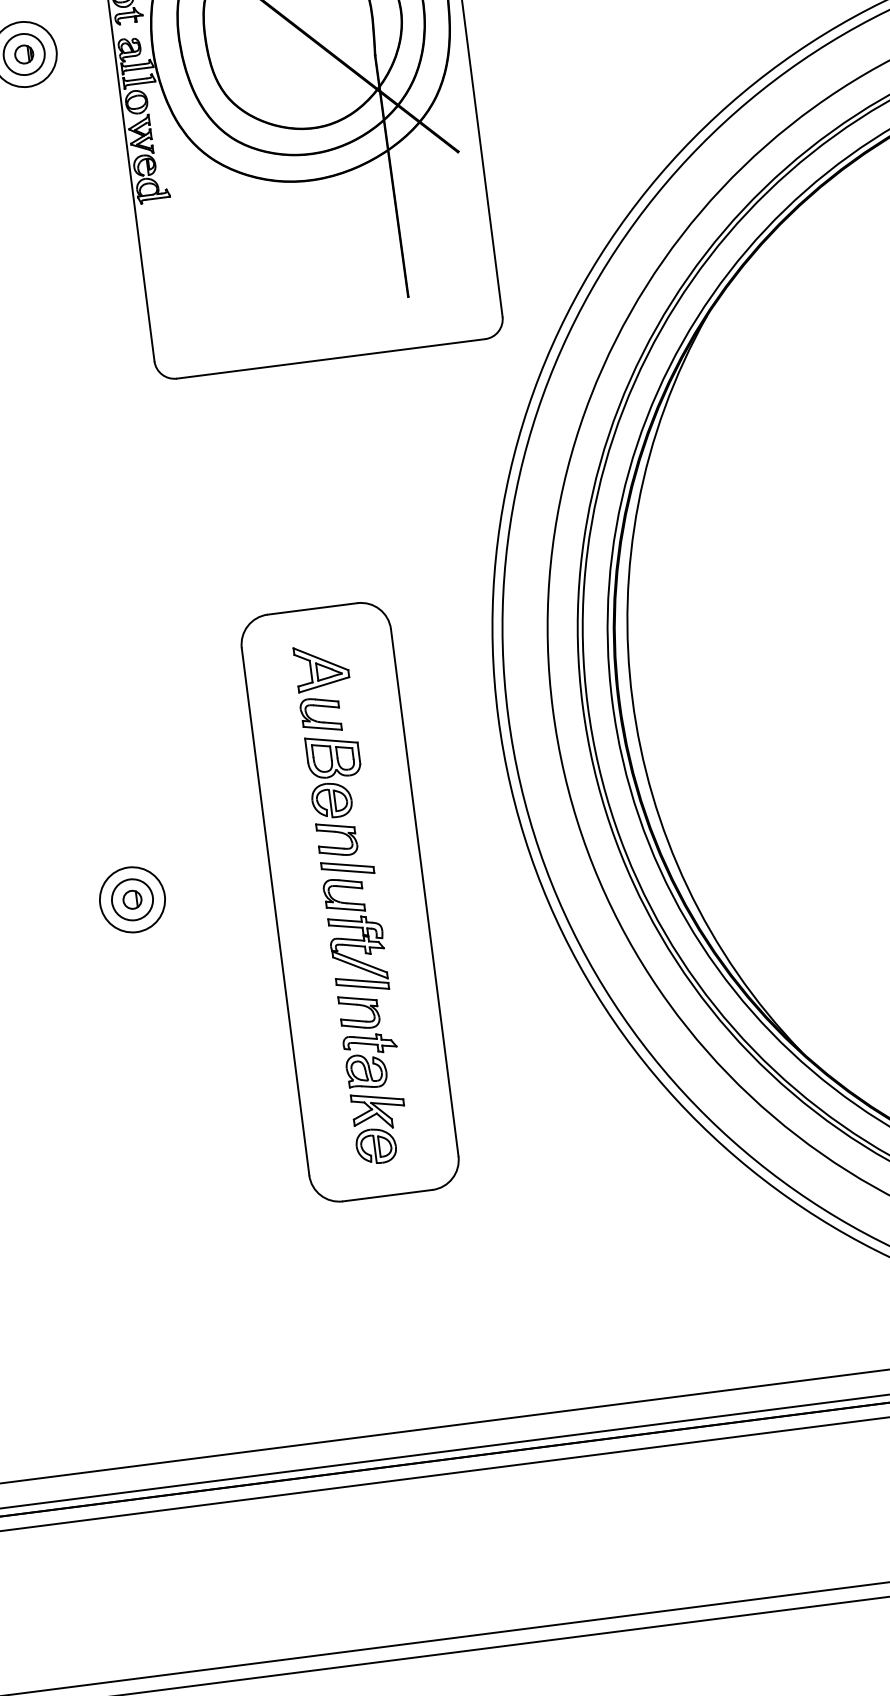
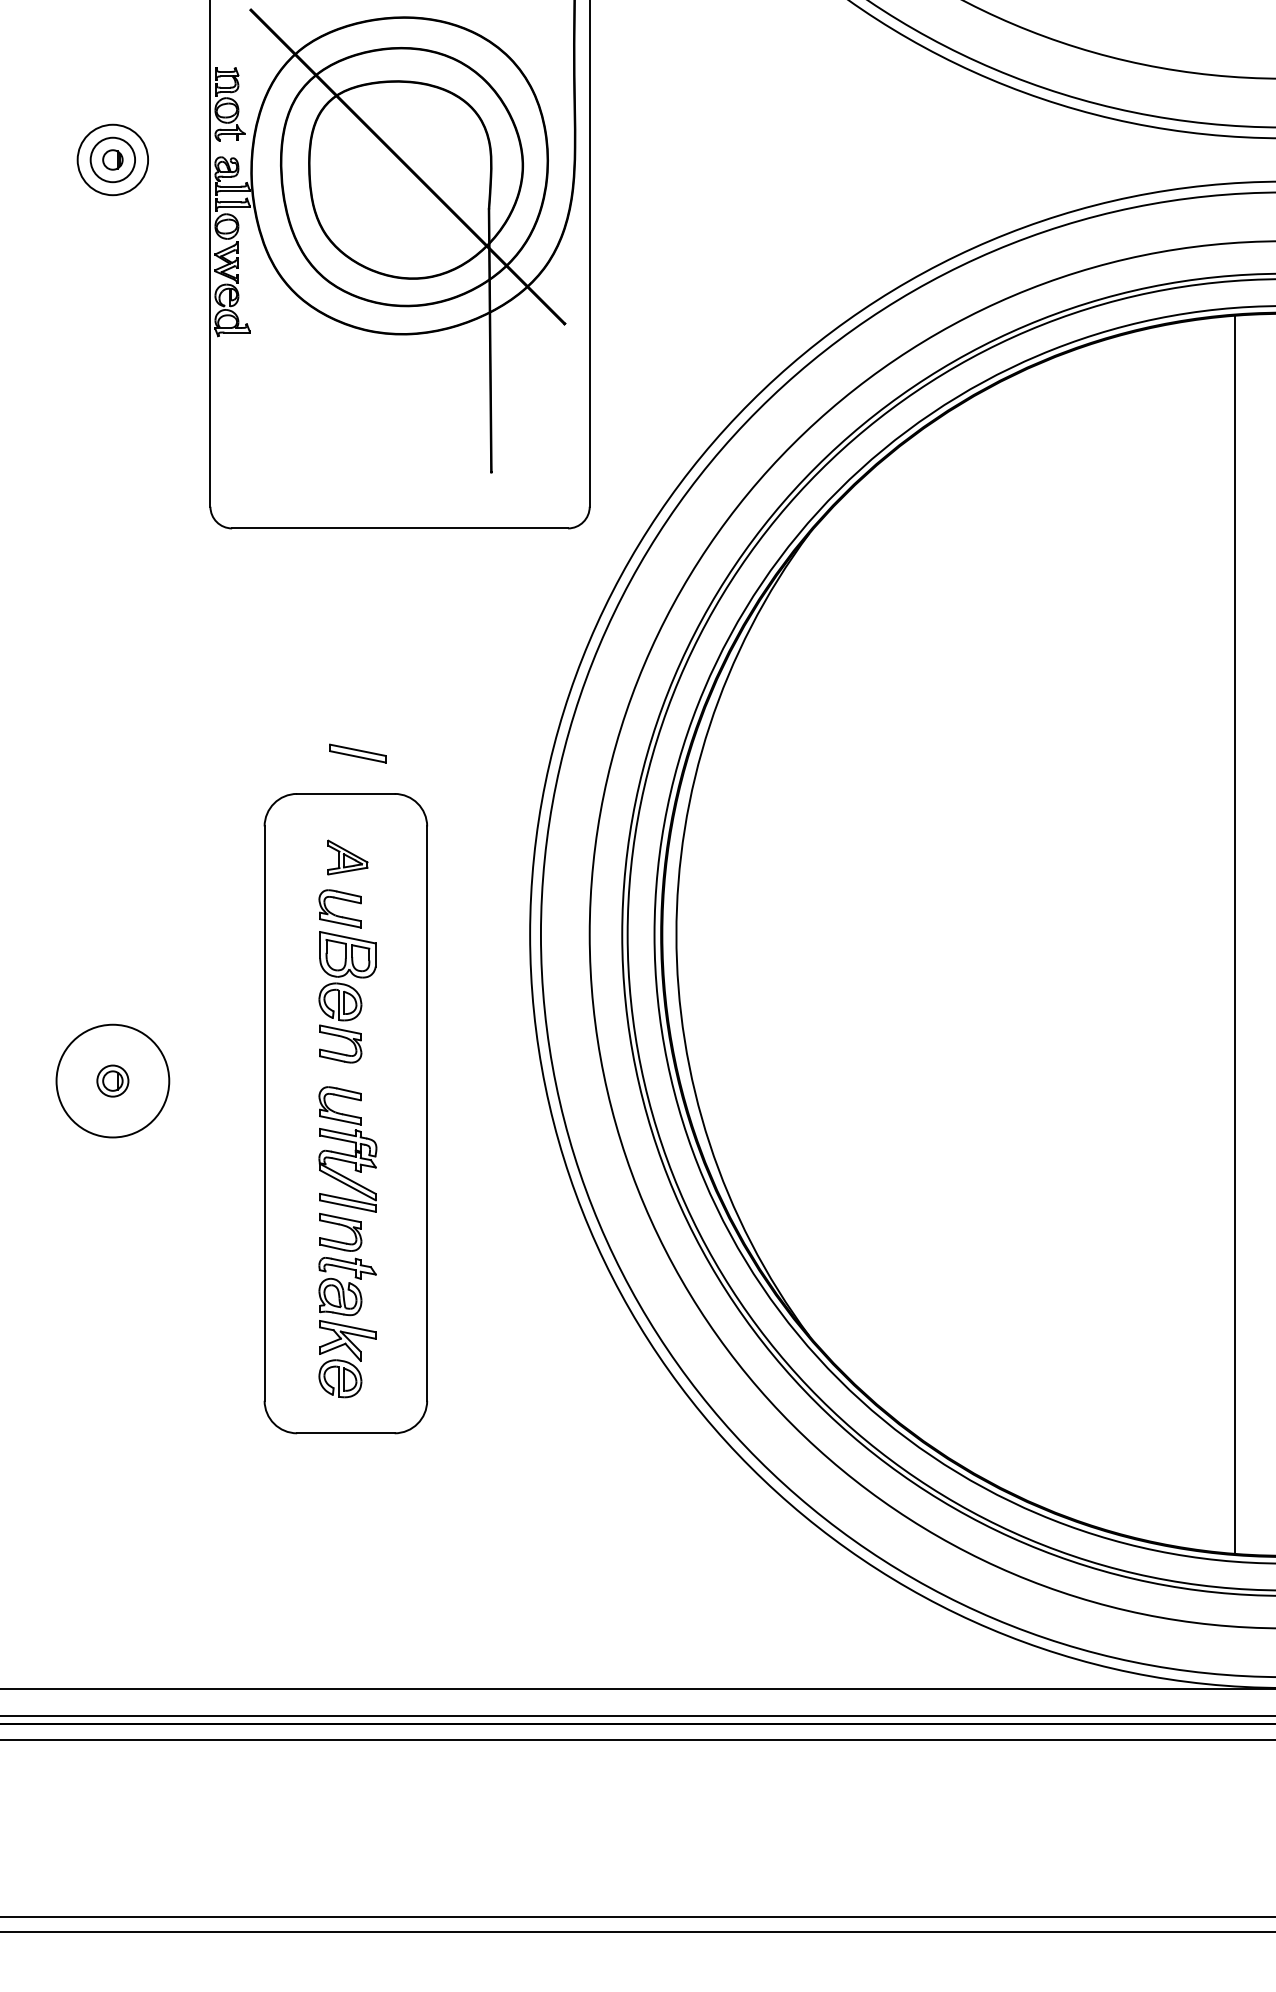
part: (321, 667) -> (347, 857), size x0.7
part: (347, 868) -> (357, 753), moved
circle: (132, 899) -> (112, 1080), size x0.7
circle: (132, 899) -> (112, 1080), size x1.6

